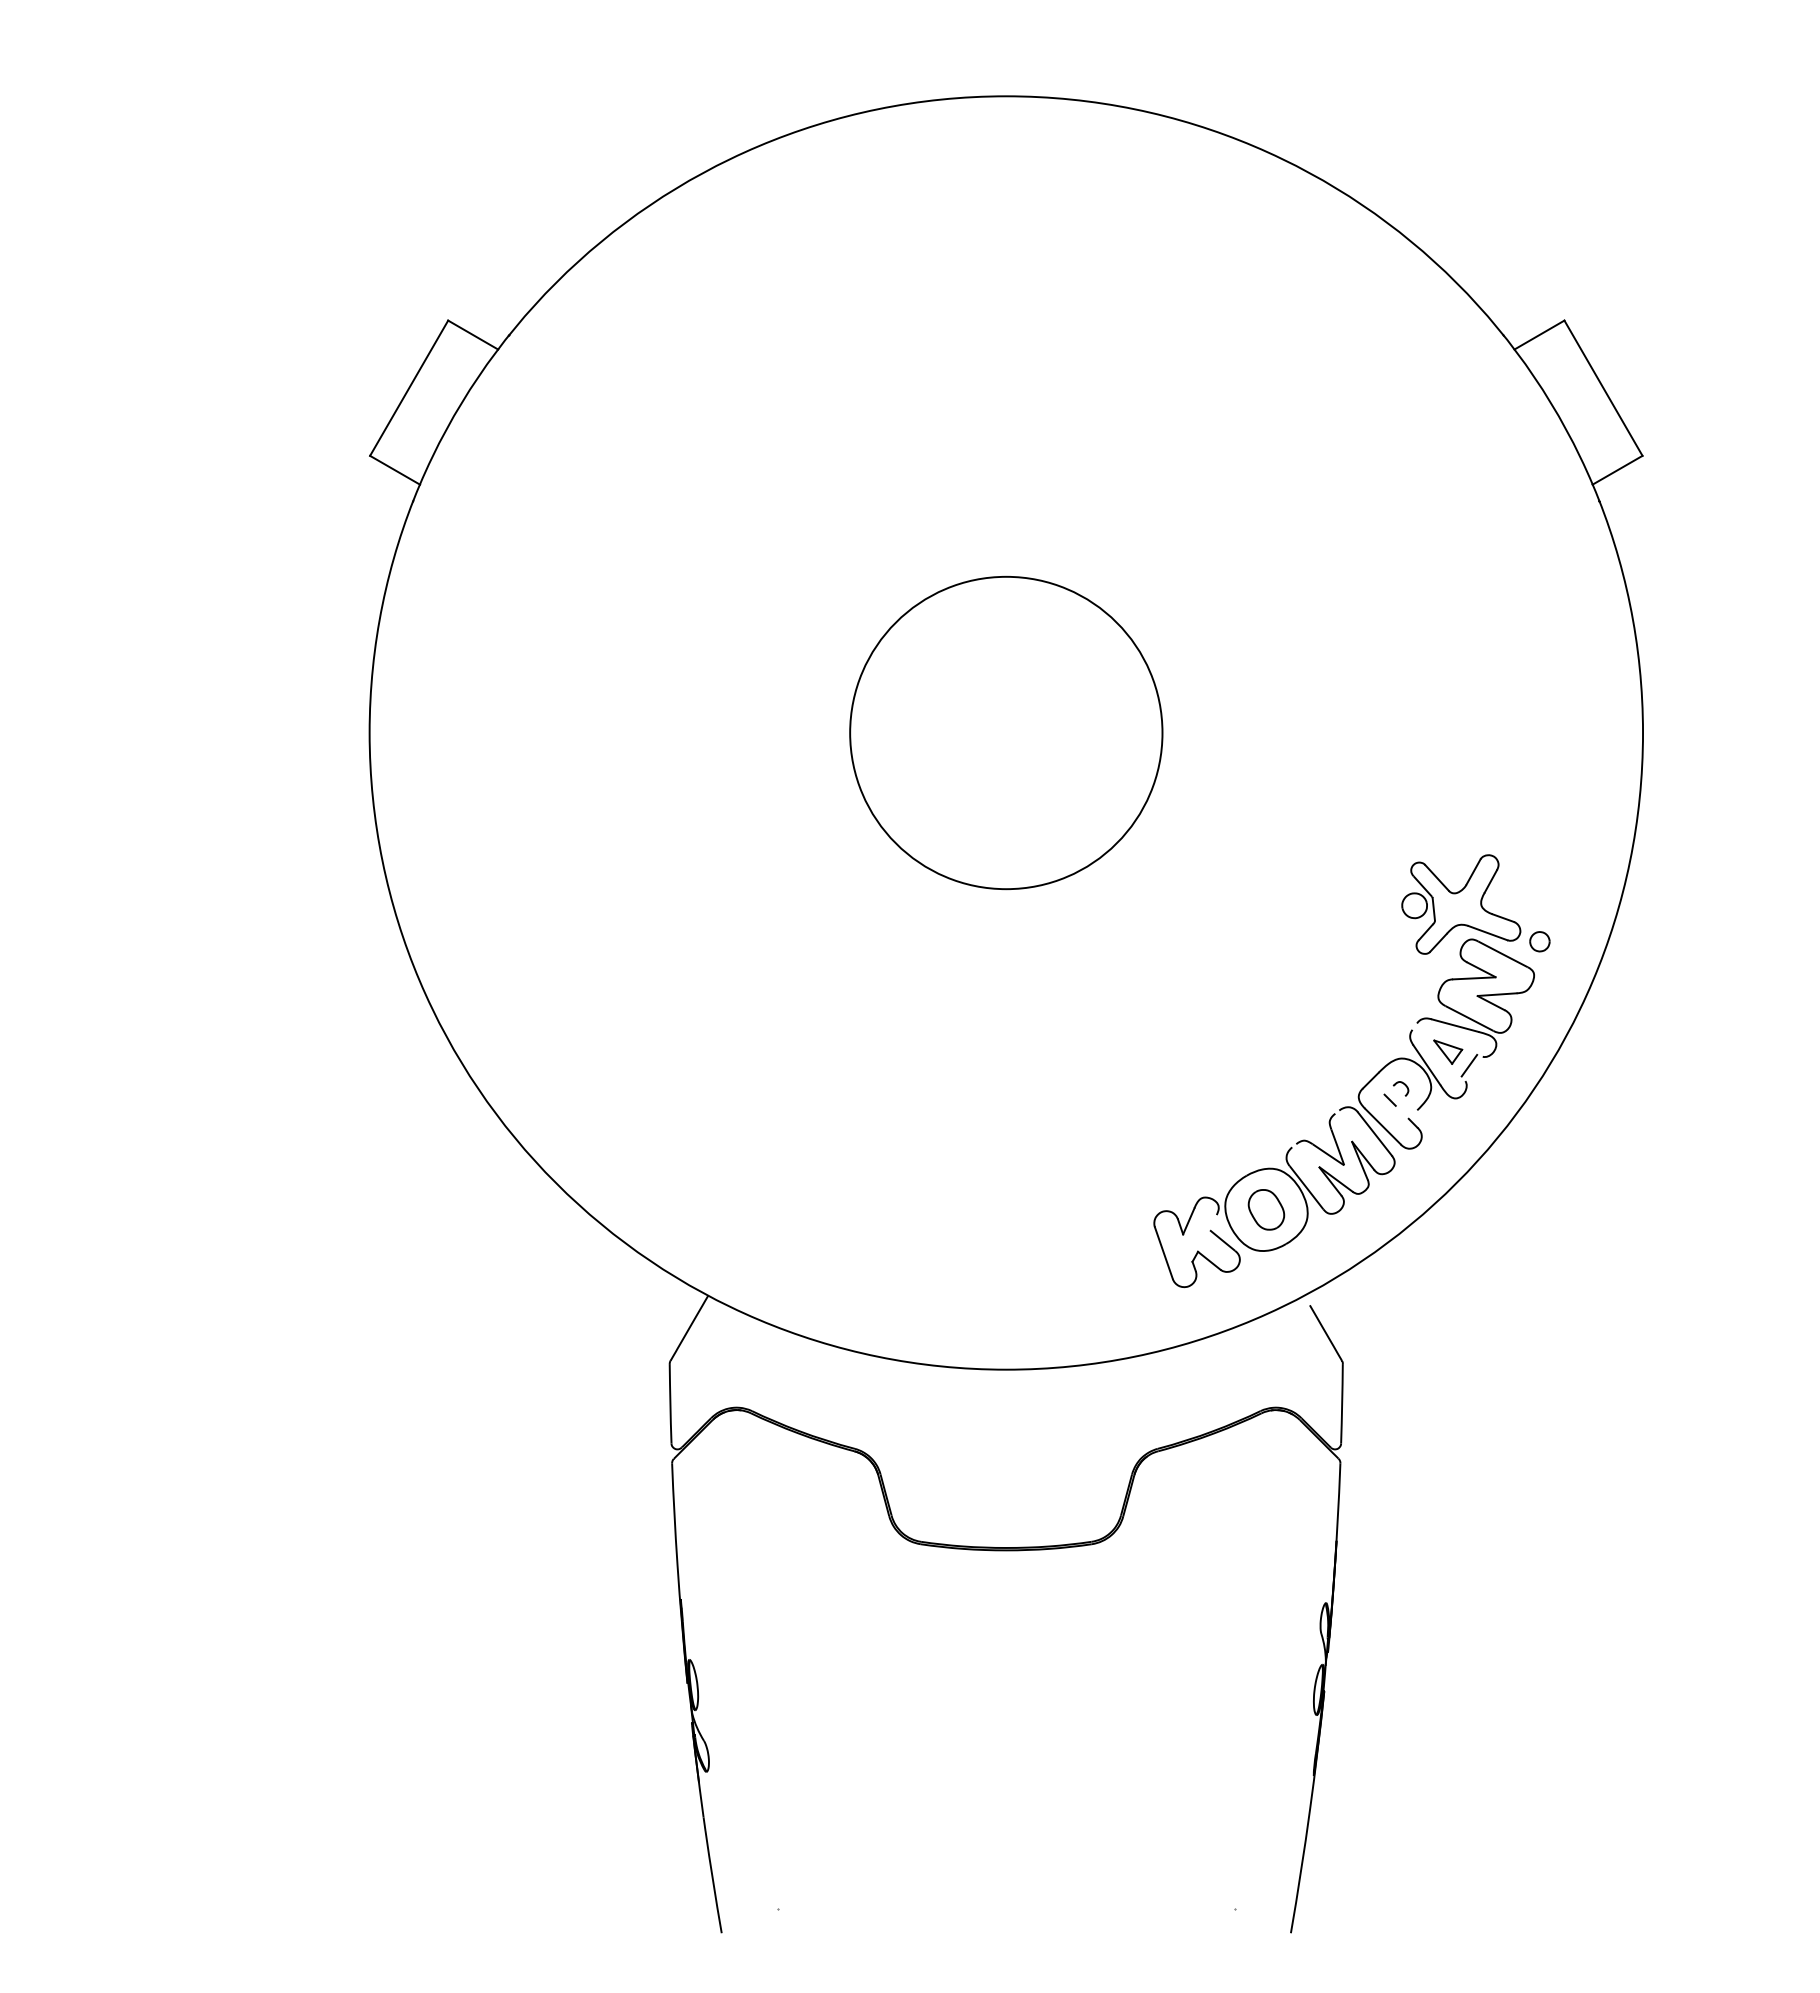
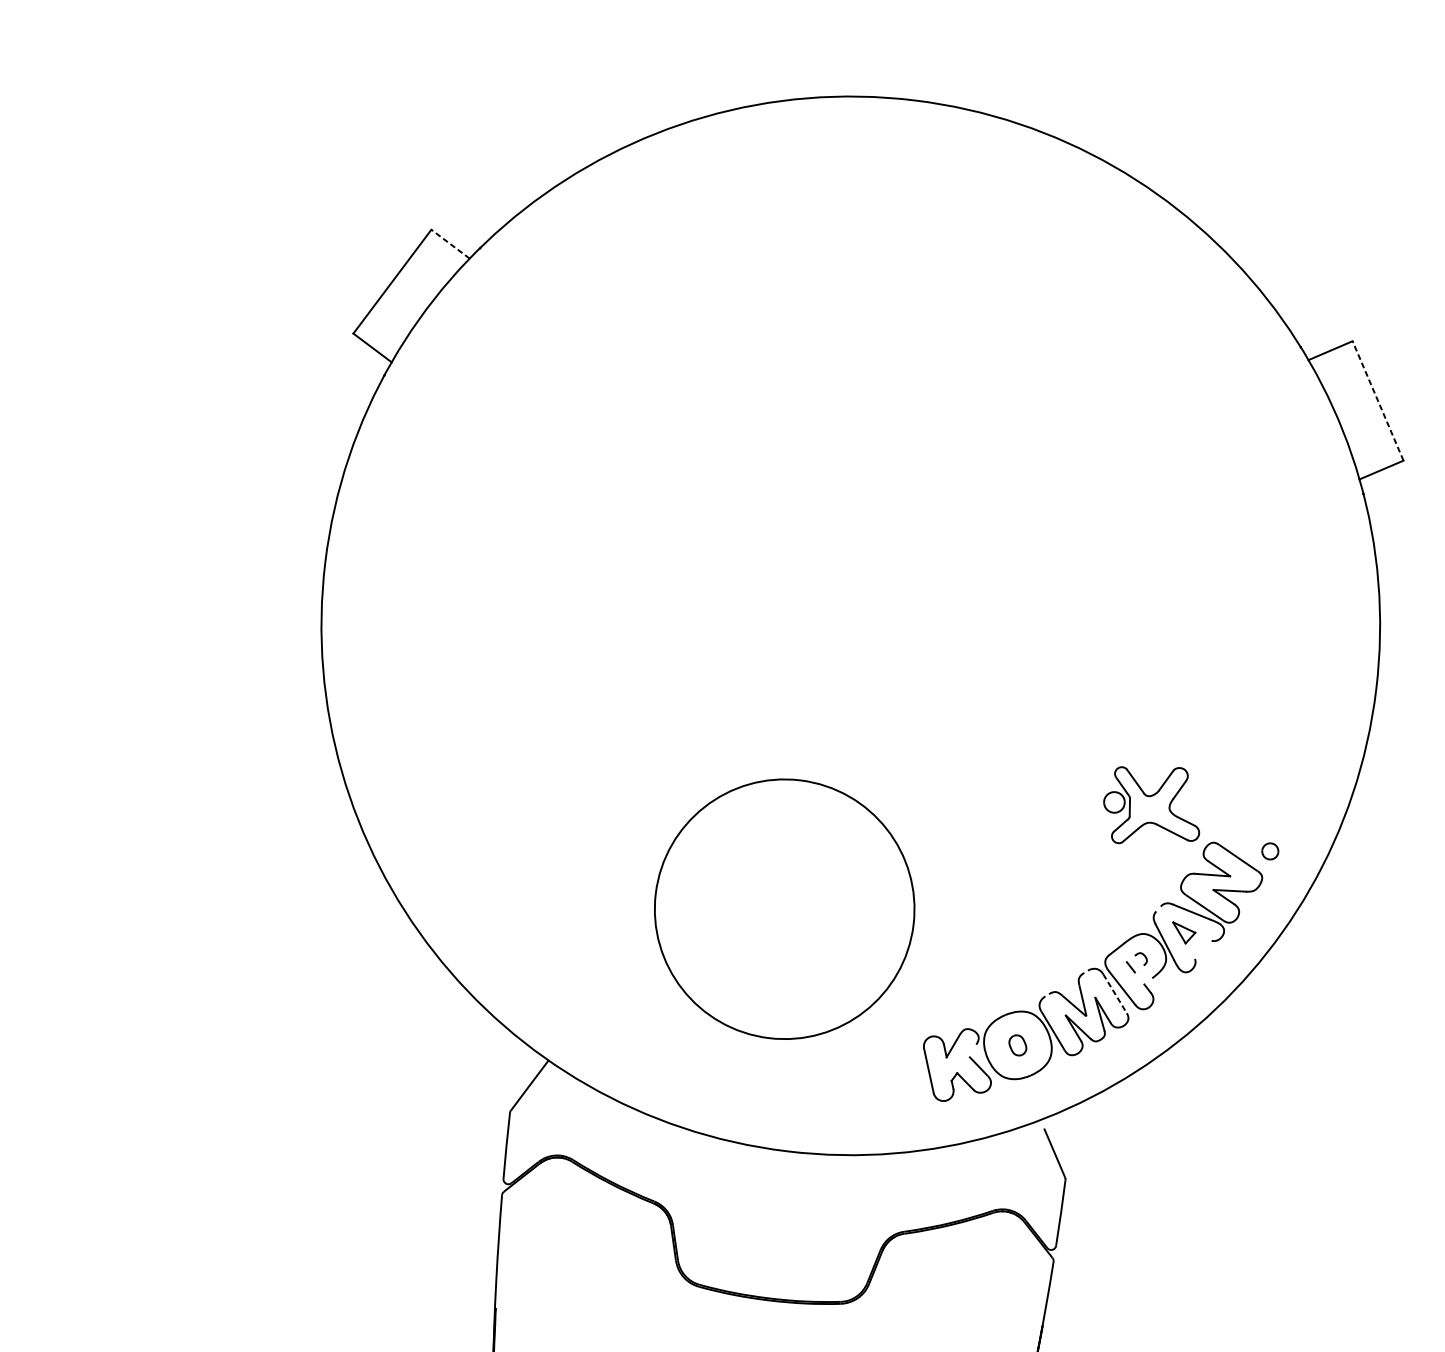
line: (473, 335) -> (450, 244), solid -> dashed
line: (1603, 387) -> (1378, 400), solid -> dashed
circle: (1006, 732) -> (784, 908), moved
part: (1461, 904) -> (1153, 806), moved
line: (1469, 1065) -> (1199, 946), removed
line: (1375, 1134) -> (1115, 994), solid -> dashed
part: (1266, 1209) -> (1017, 1045), size x0.6

